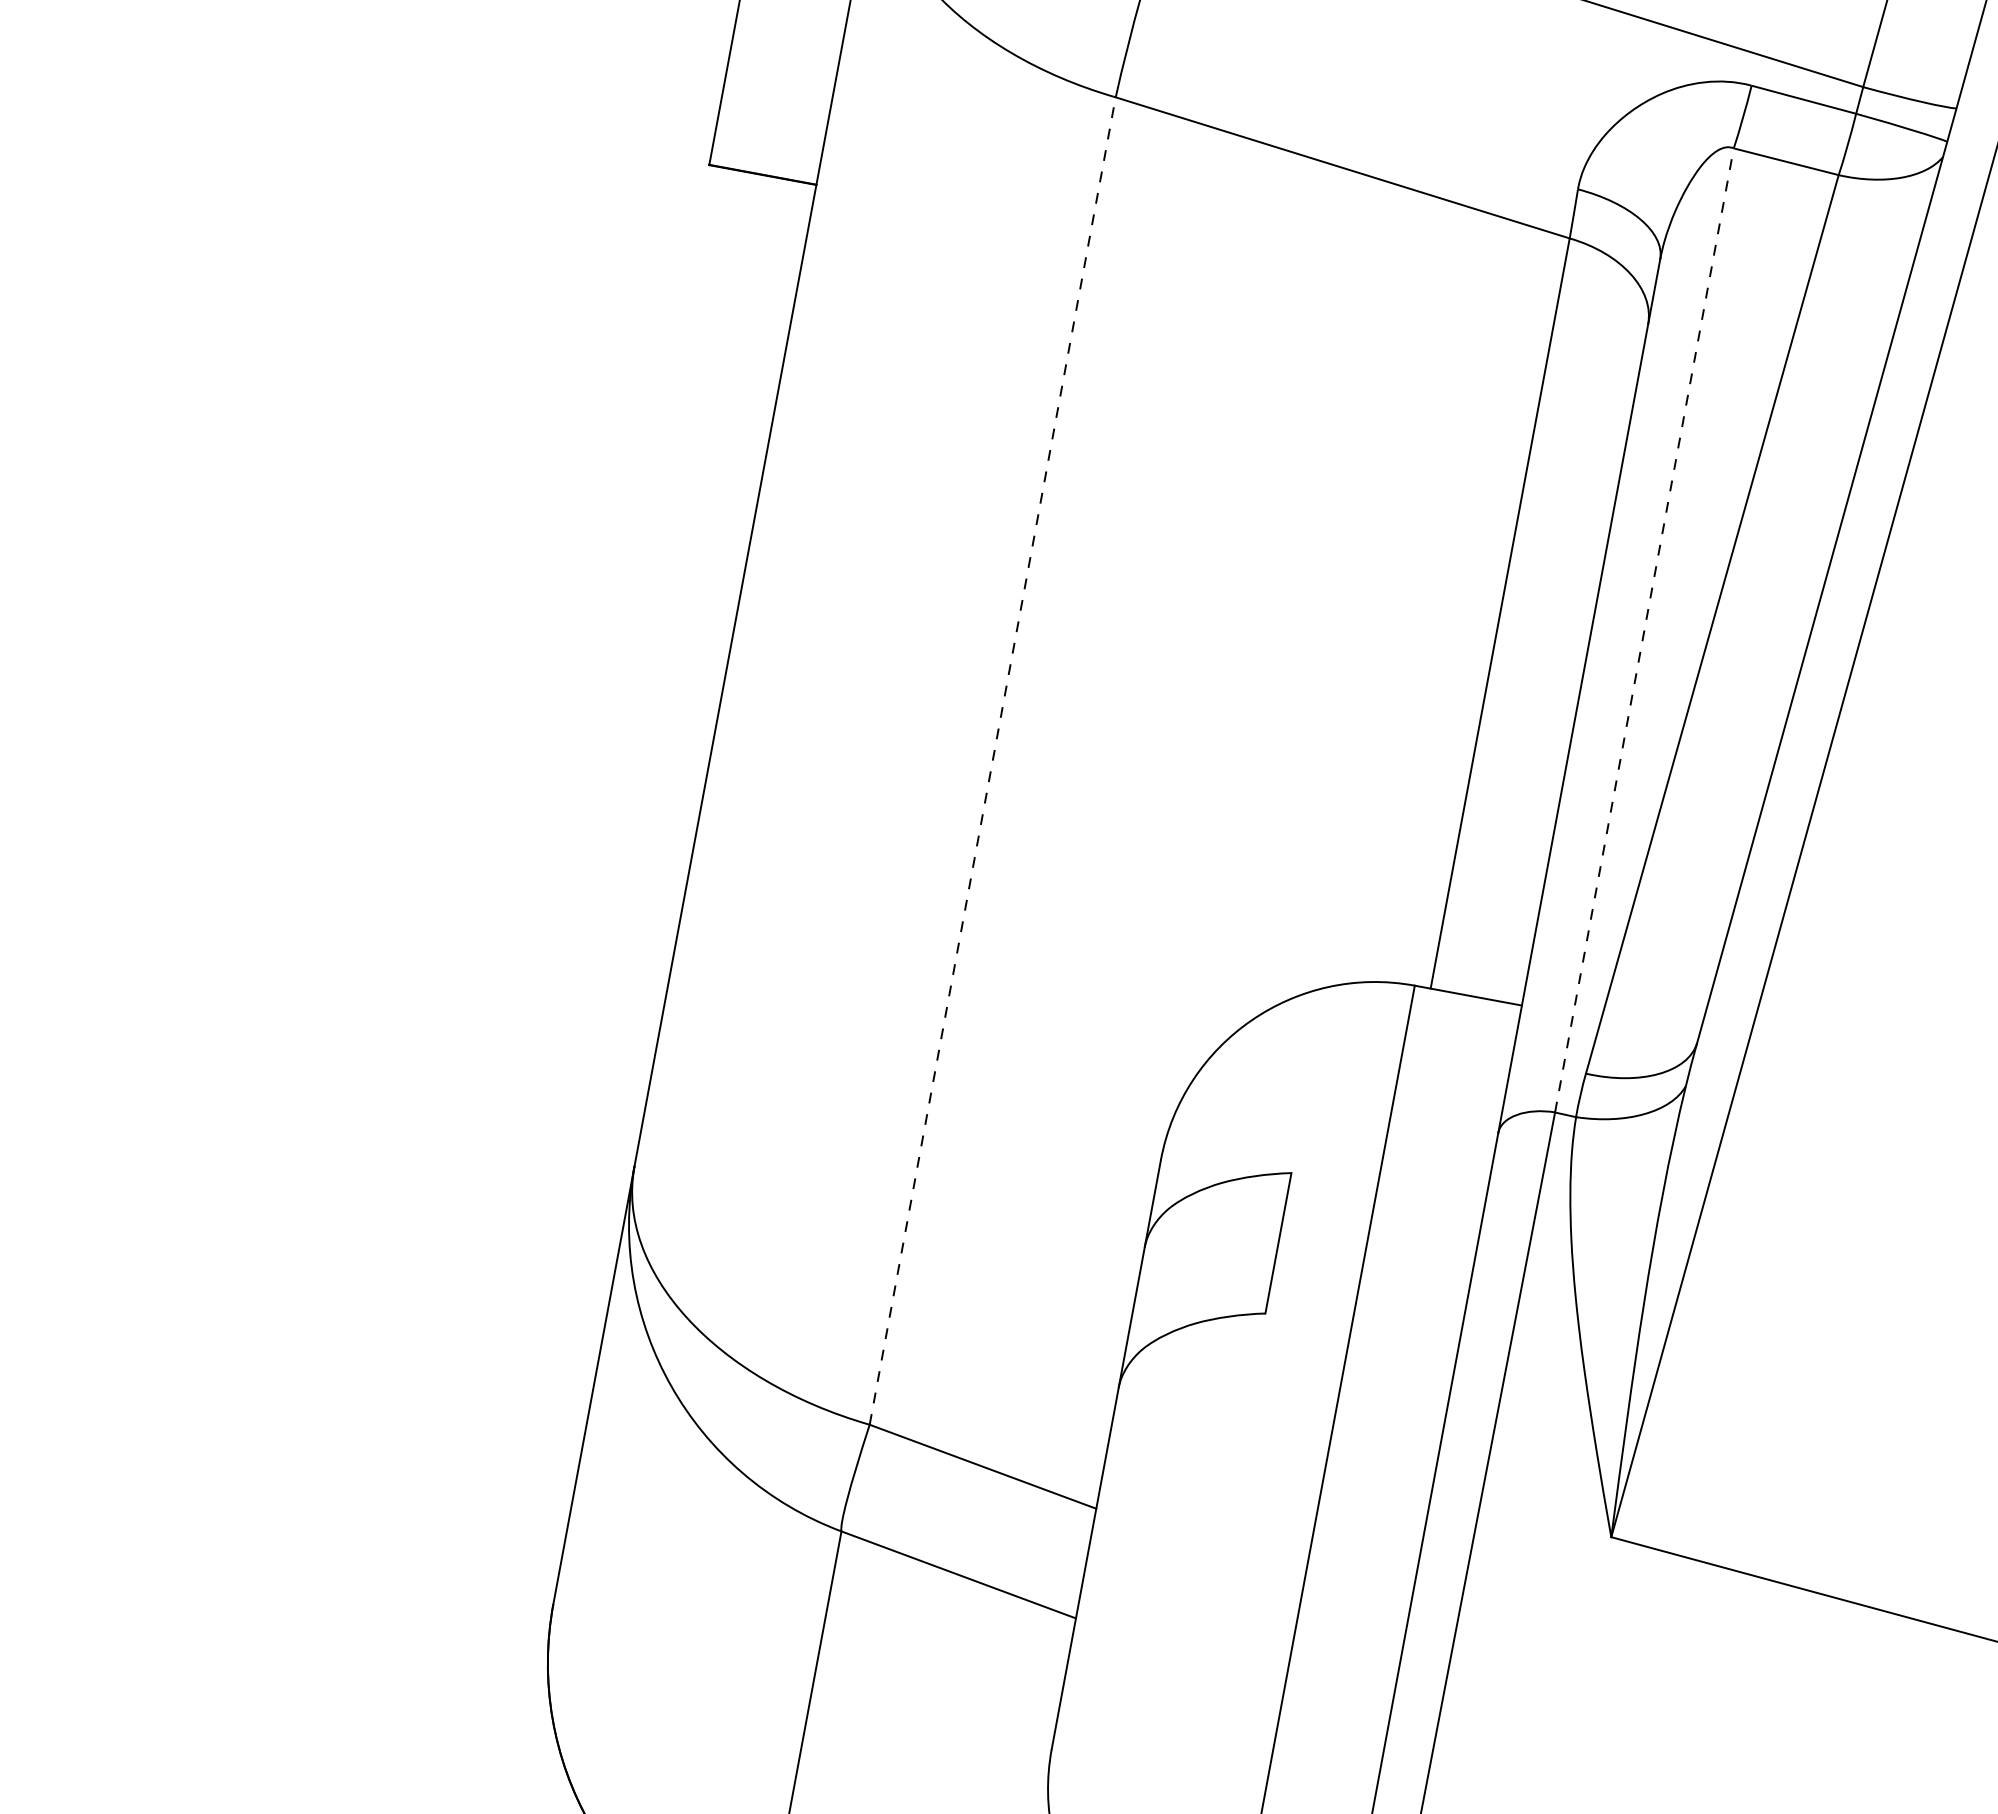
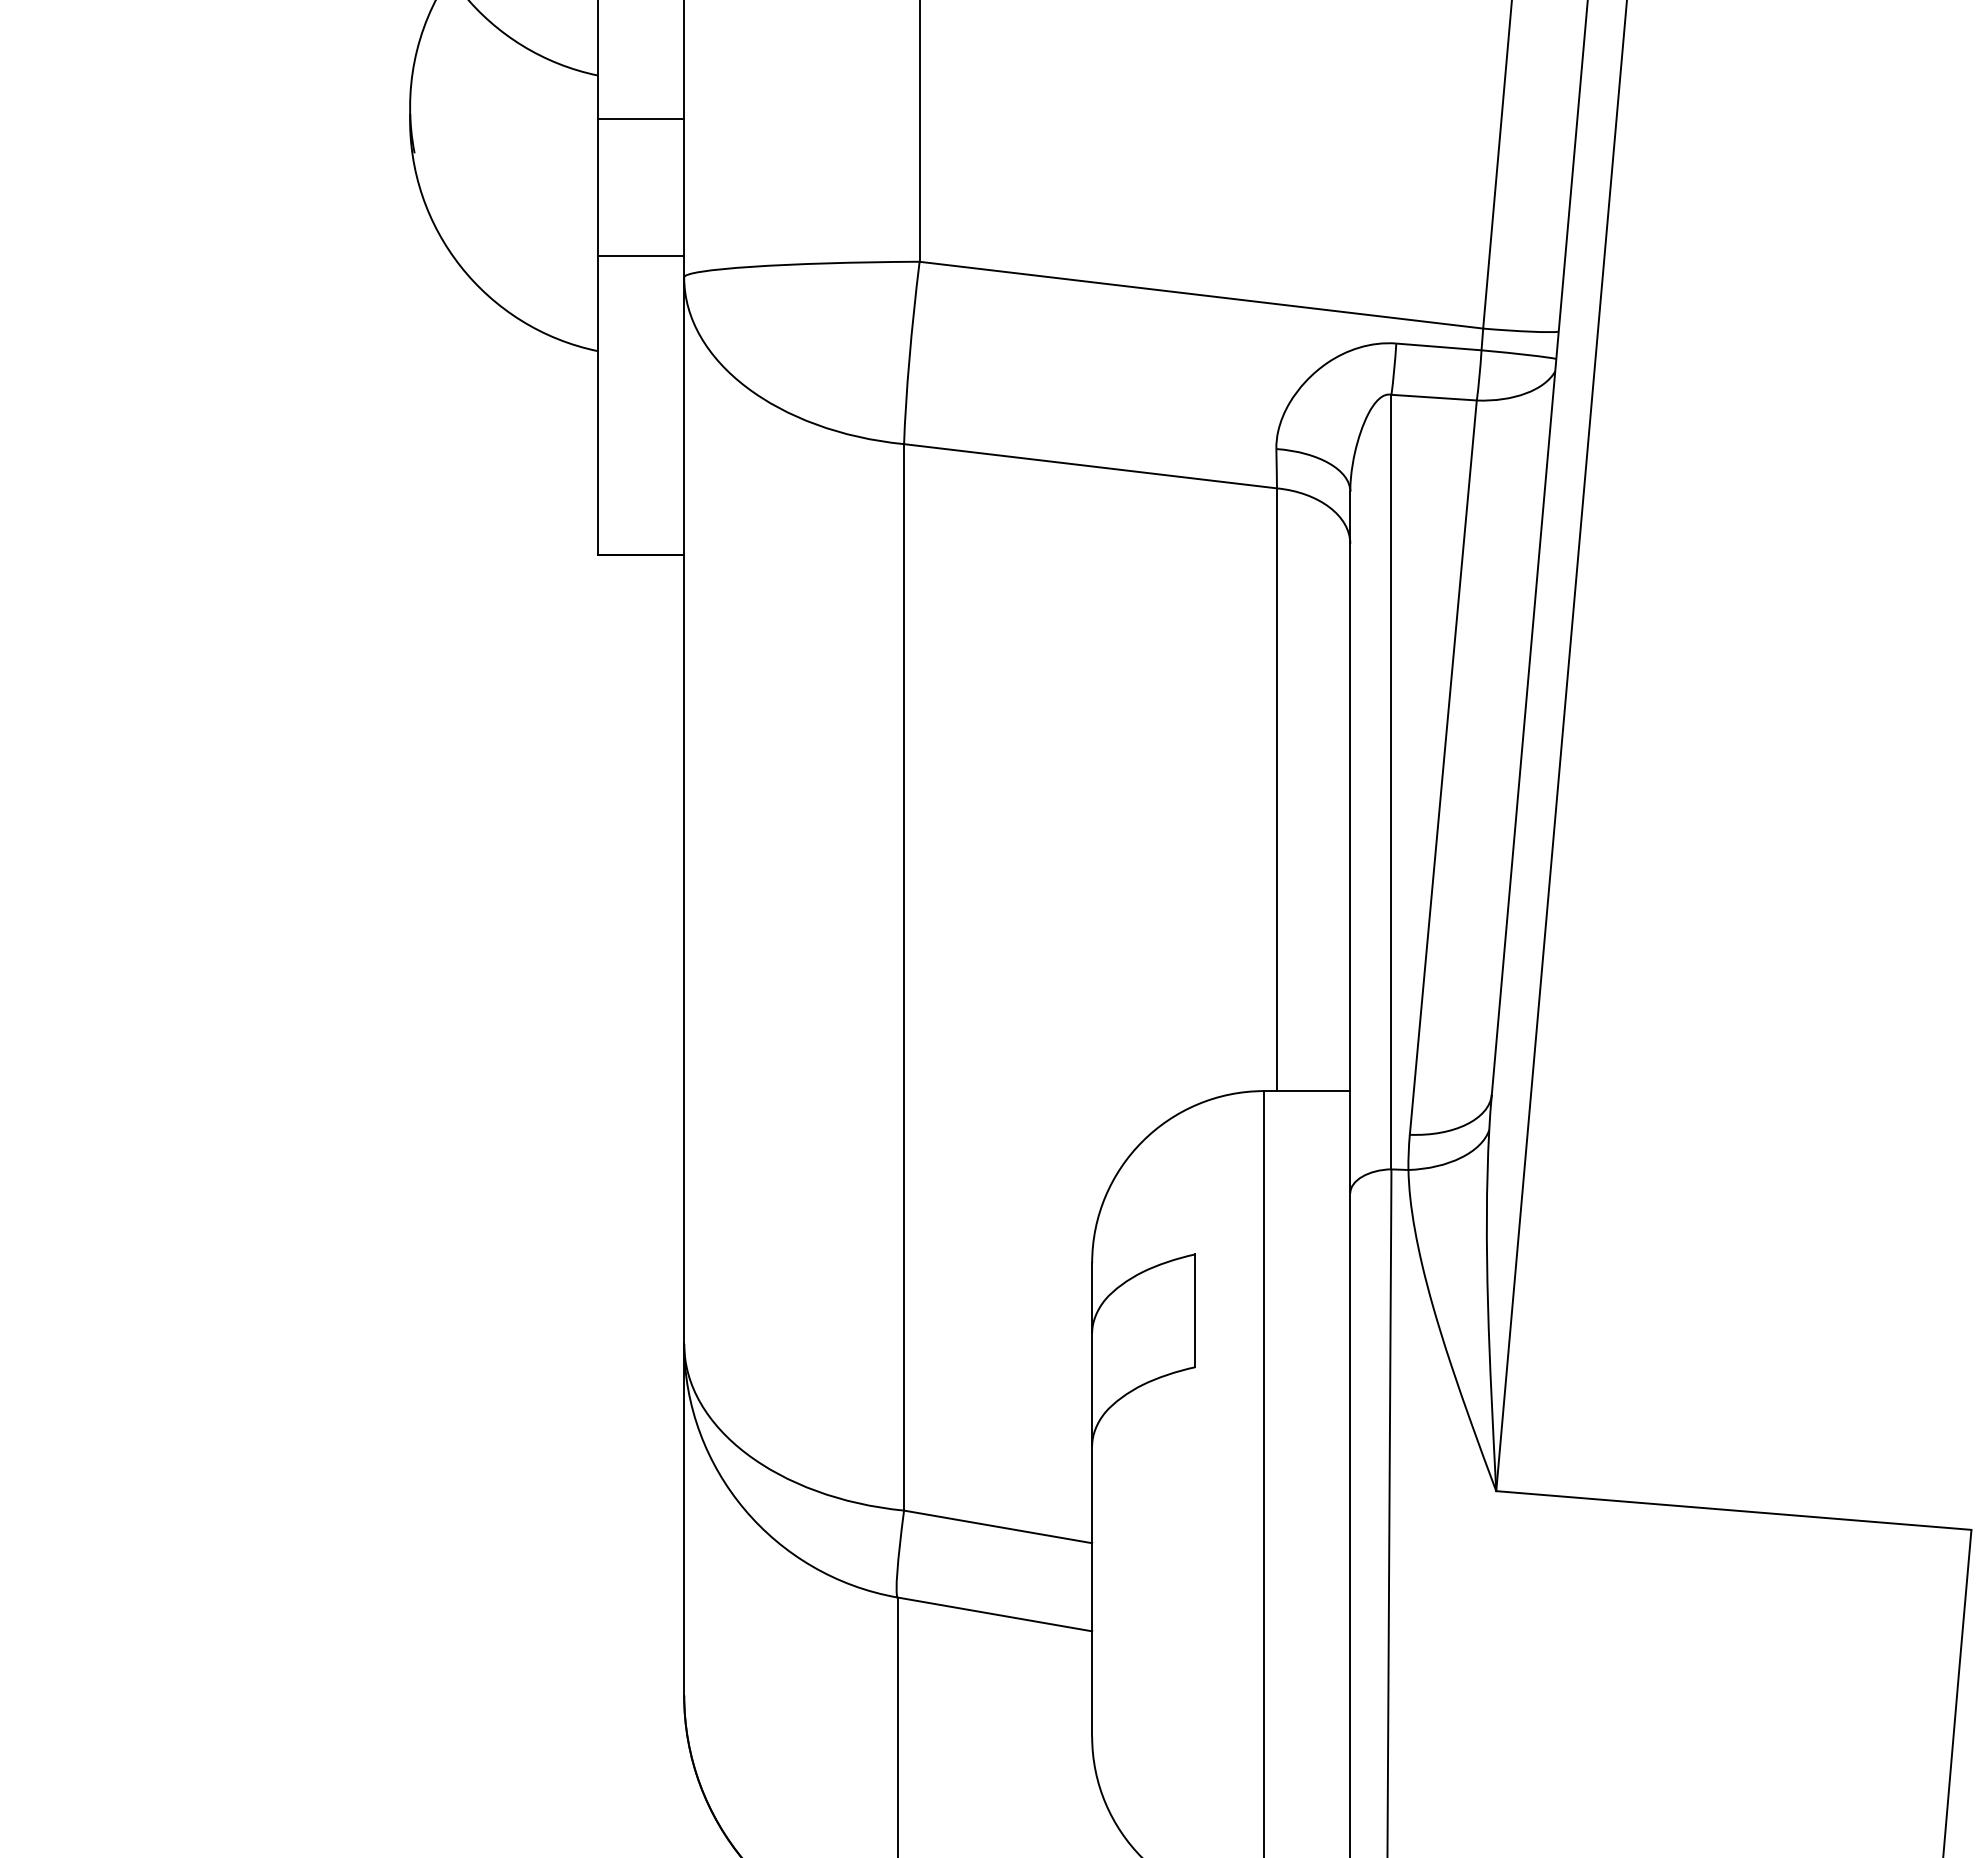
line: (1644, 629) -> (1391, 781), dashed -> solid
line: (993, 760) -> (904, 976), dashed -> solid

